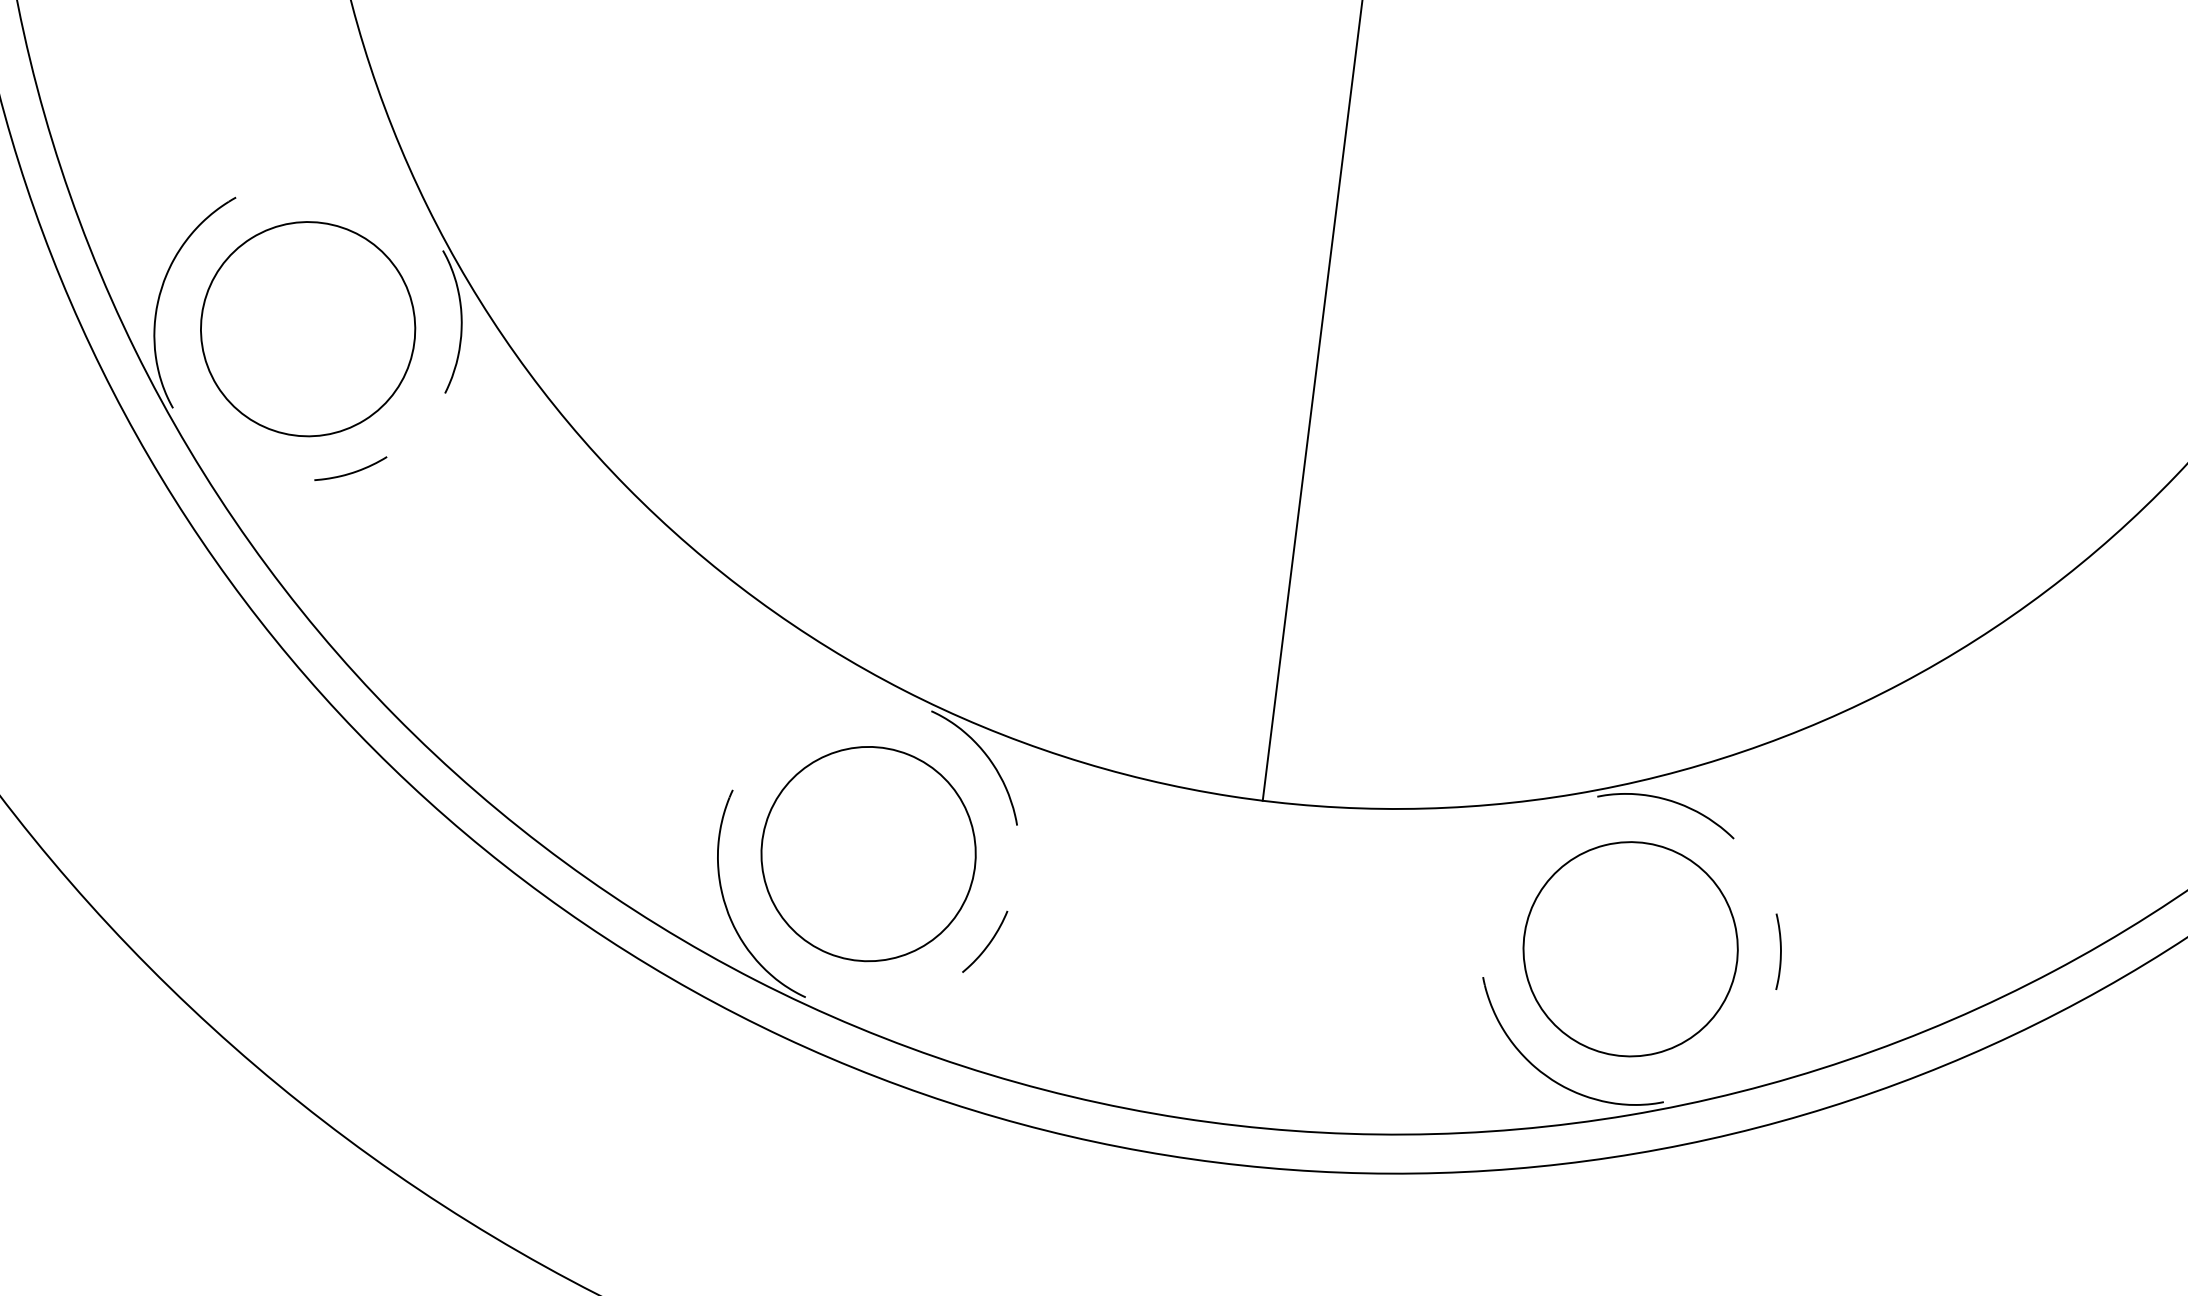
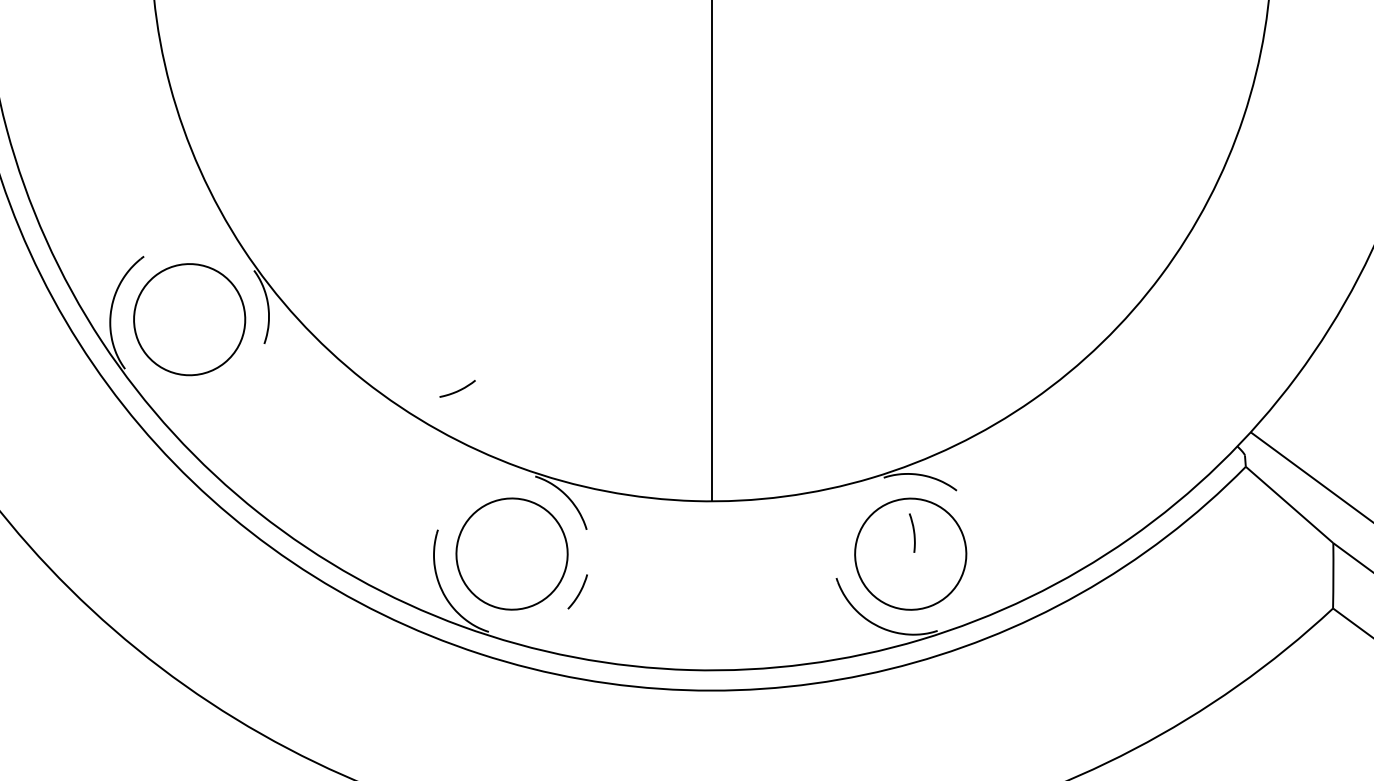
curve: (350, 471) -> (457, 390), moved
curve: (1779, 950) -> (913, 532), moved

